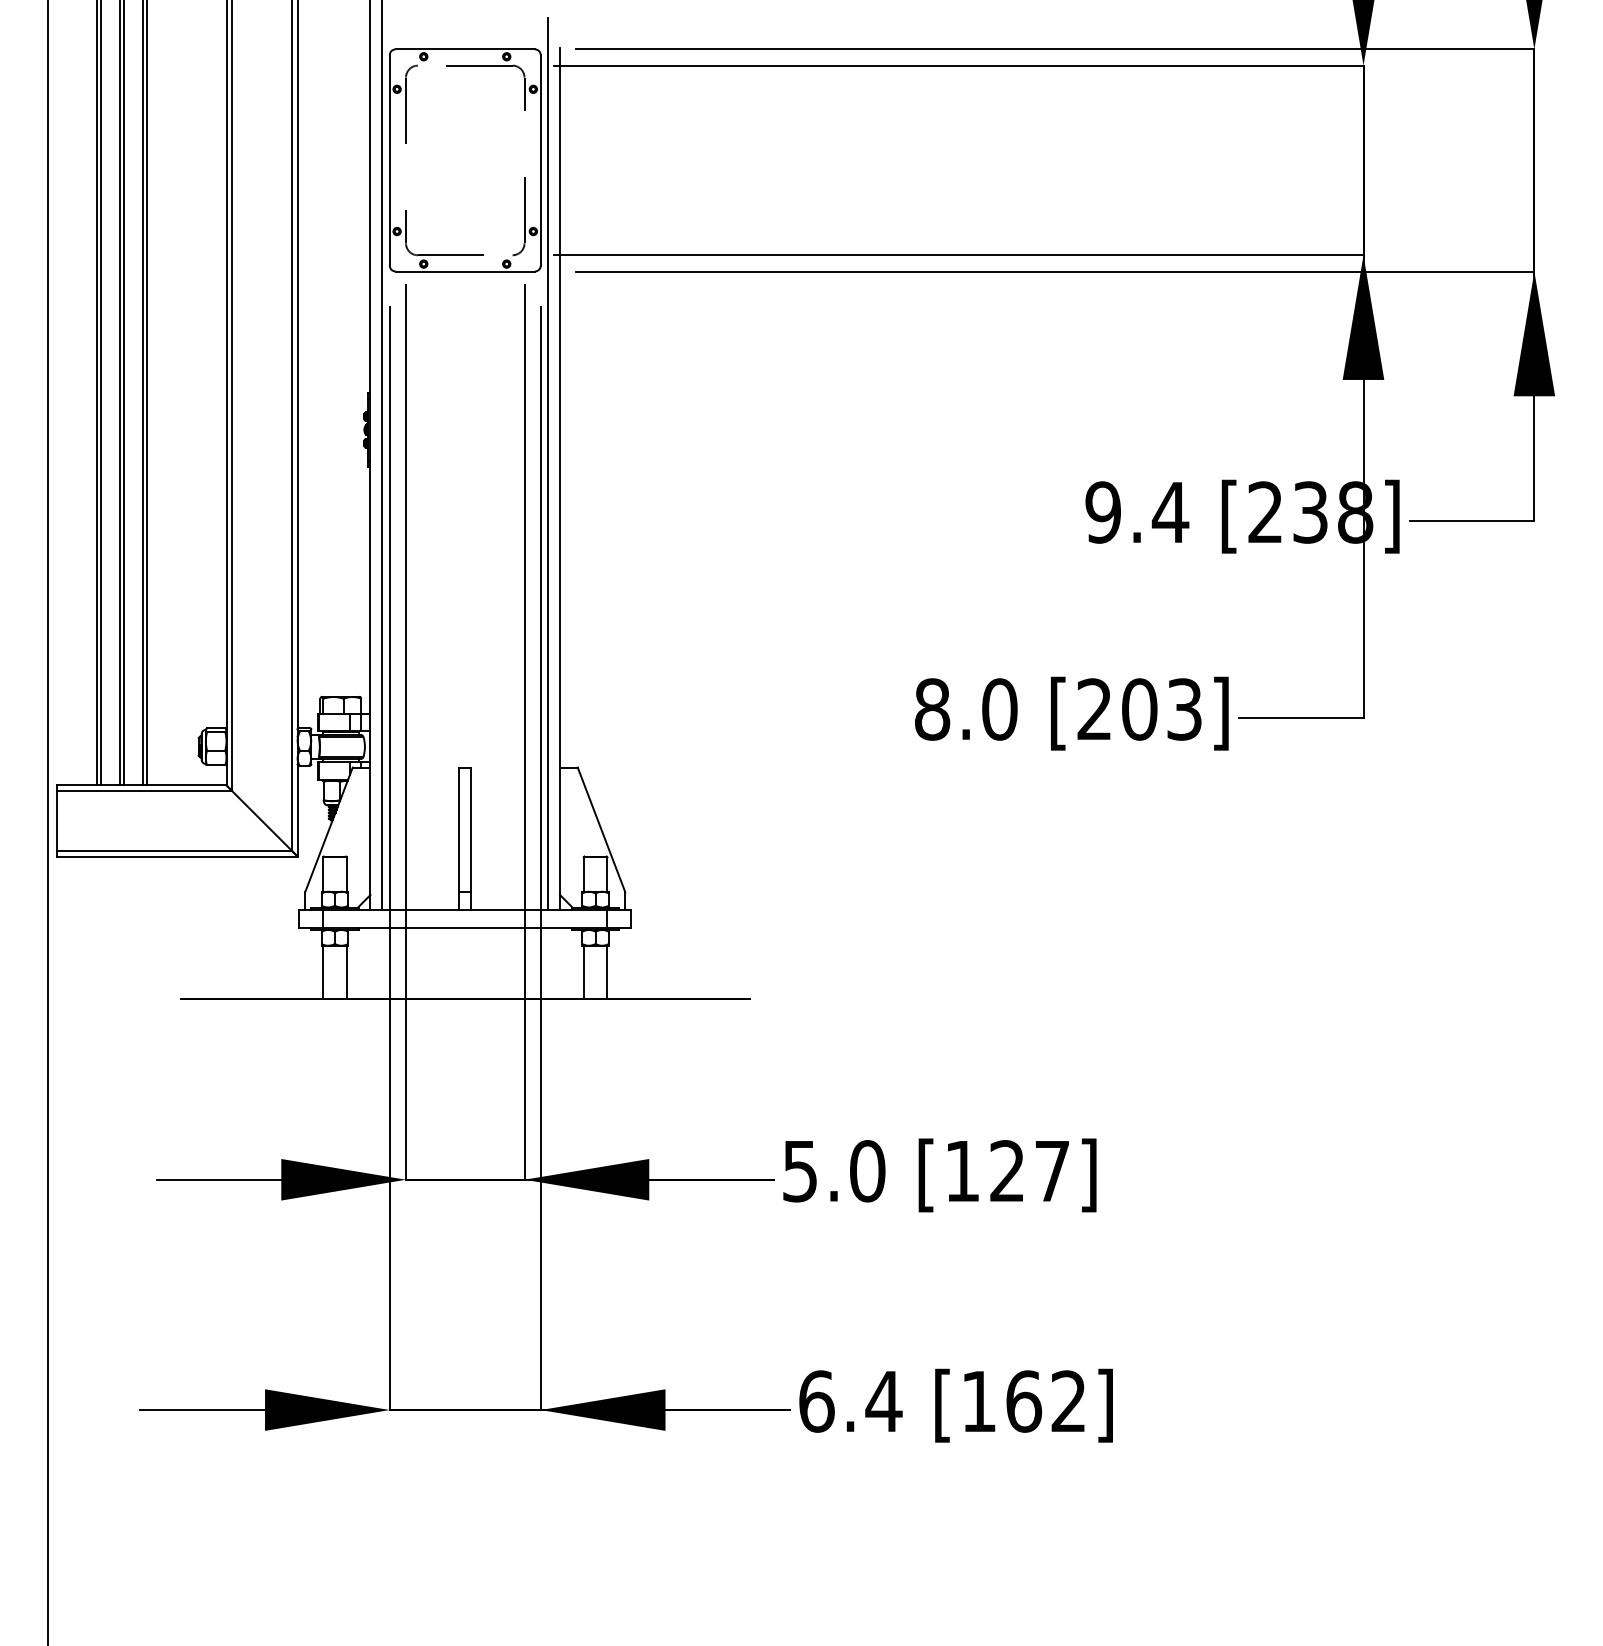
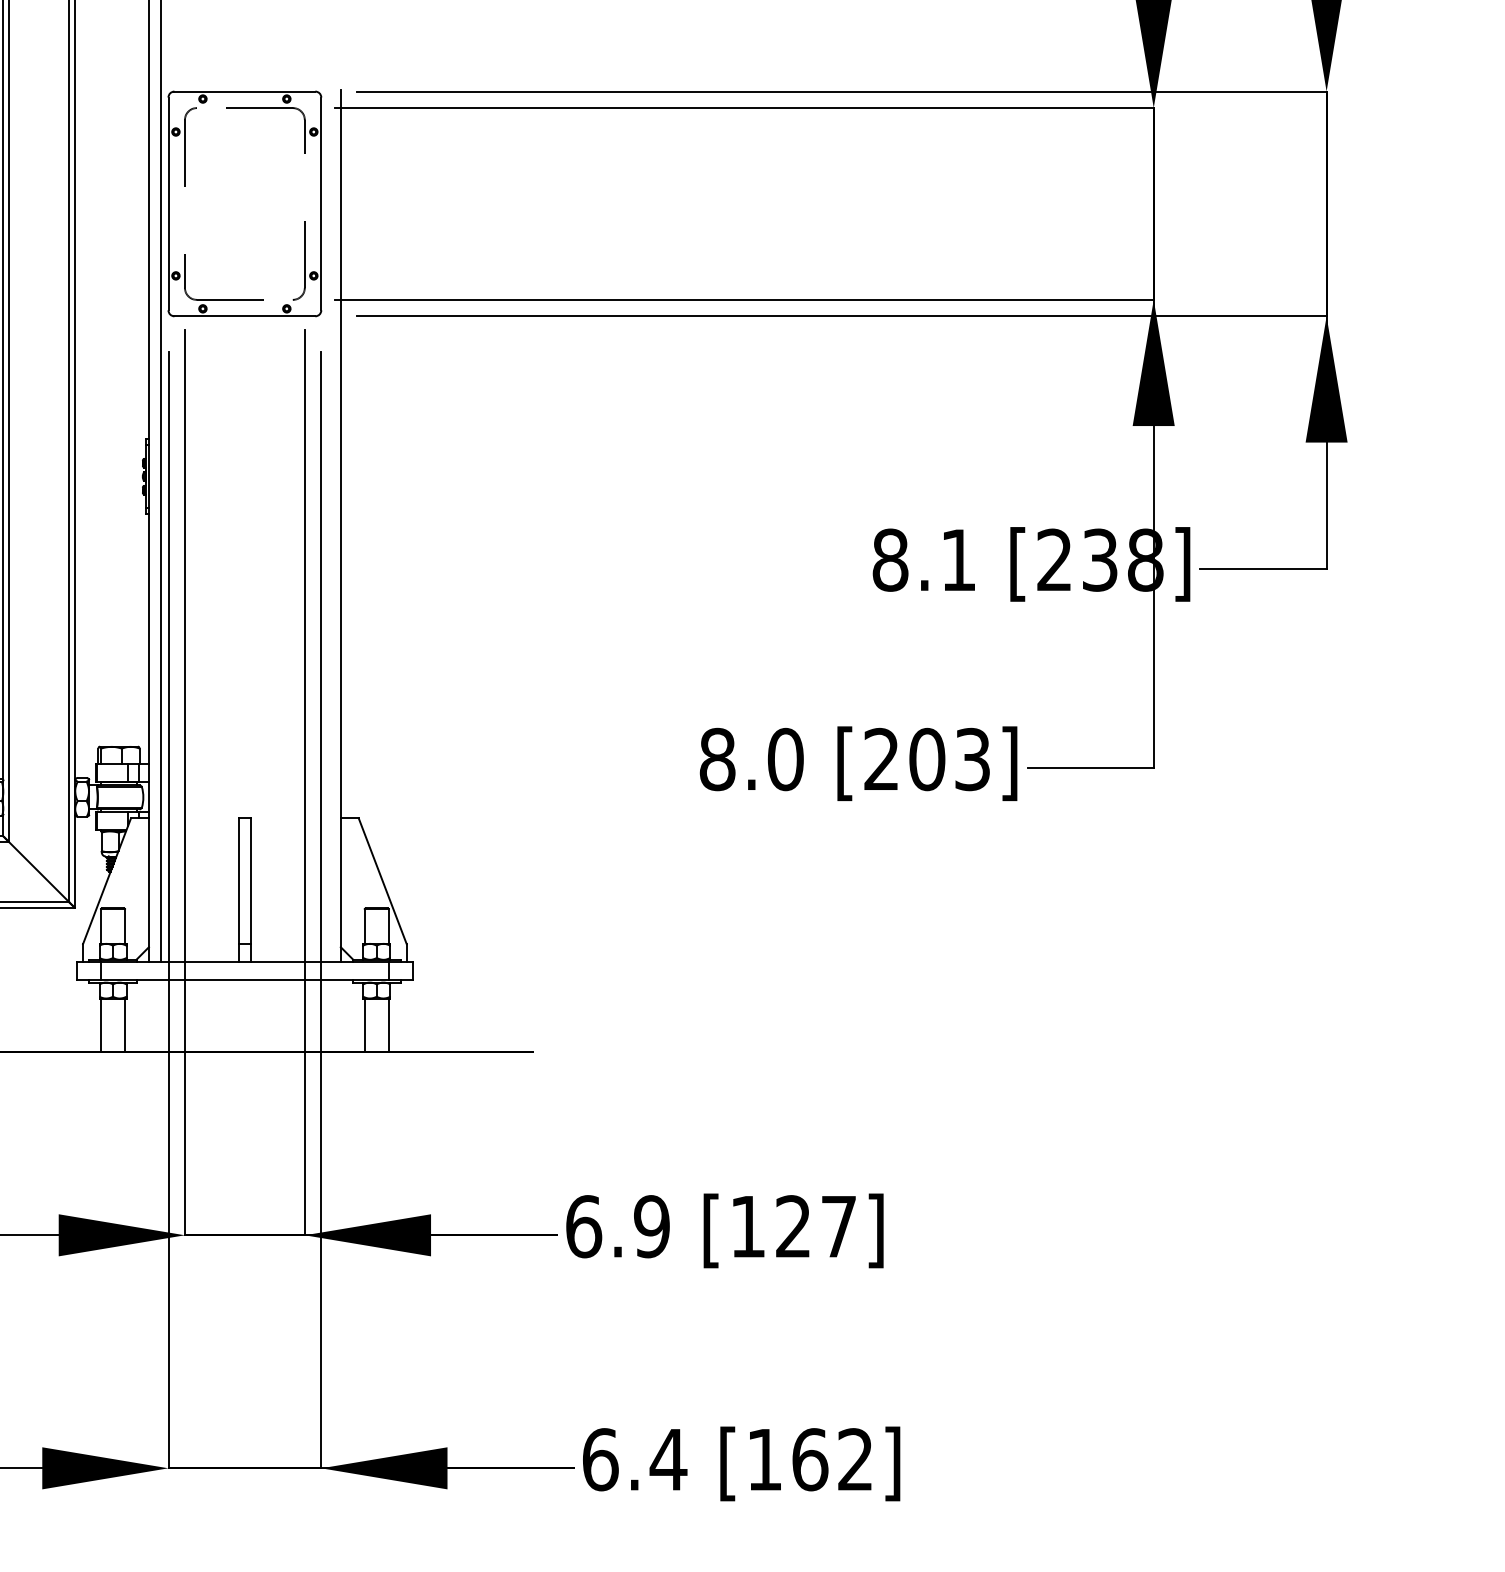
line: (548, 463) -> (329, 510), removed
text: (1137, 512) -> (925, 560), 9.4 -> 8.1
text: (833, 1171) -> (617, 1226), 5.0 -> 6.9

